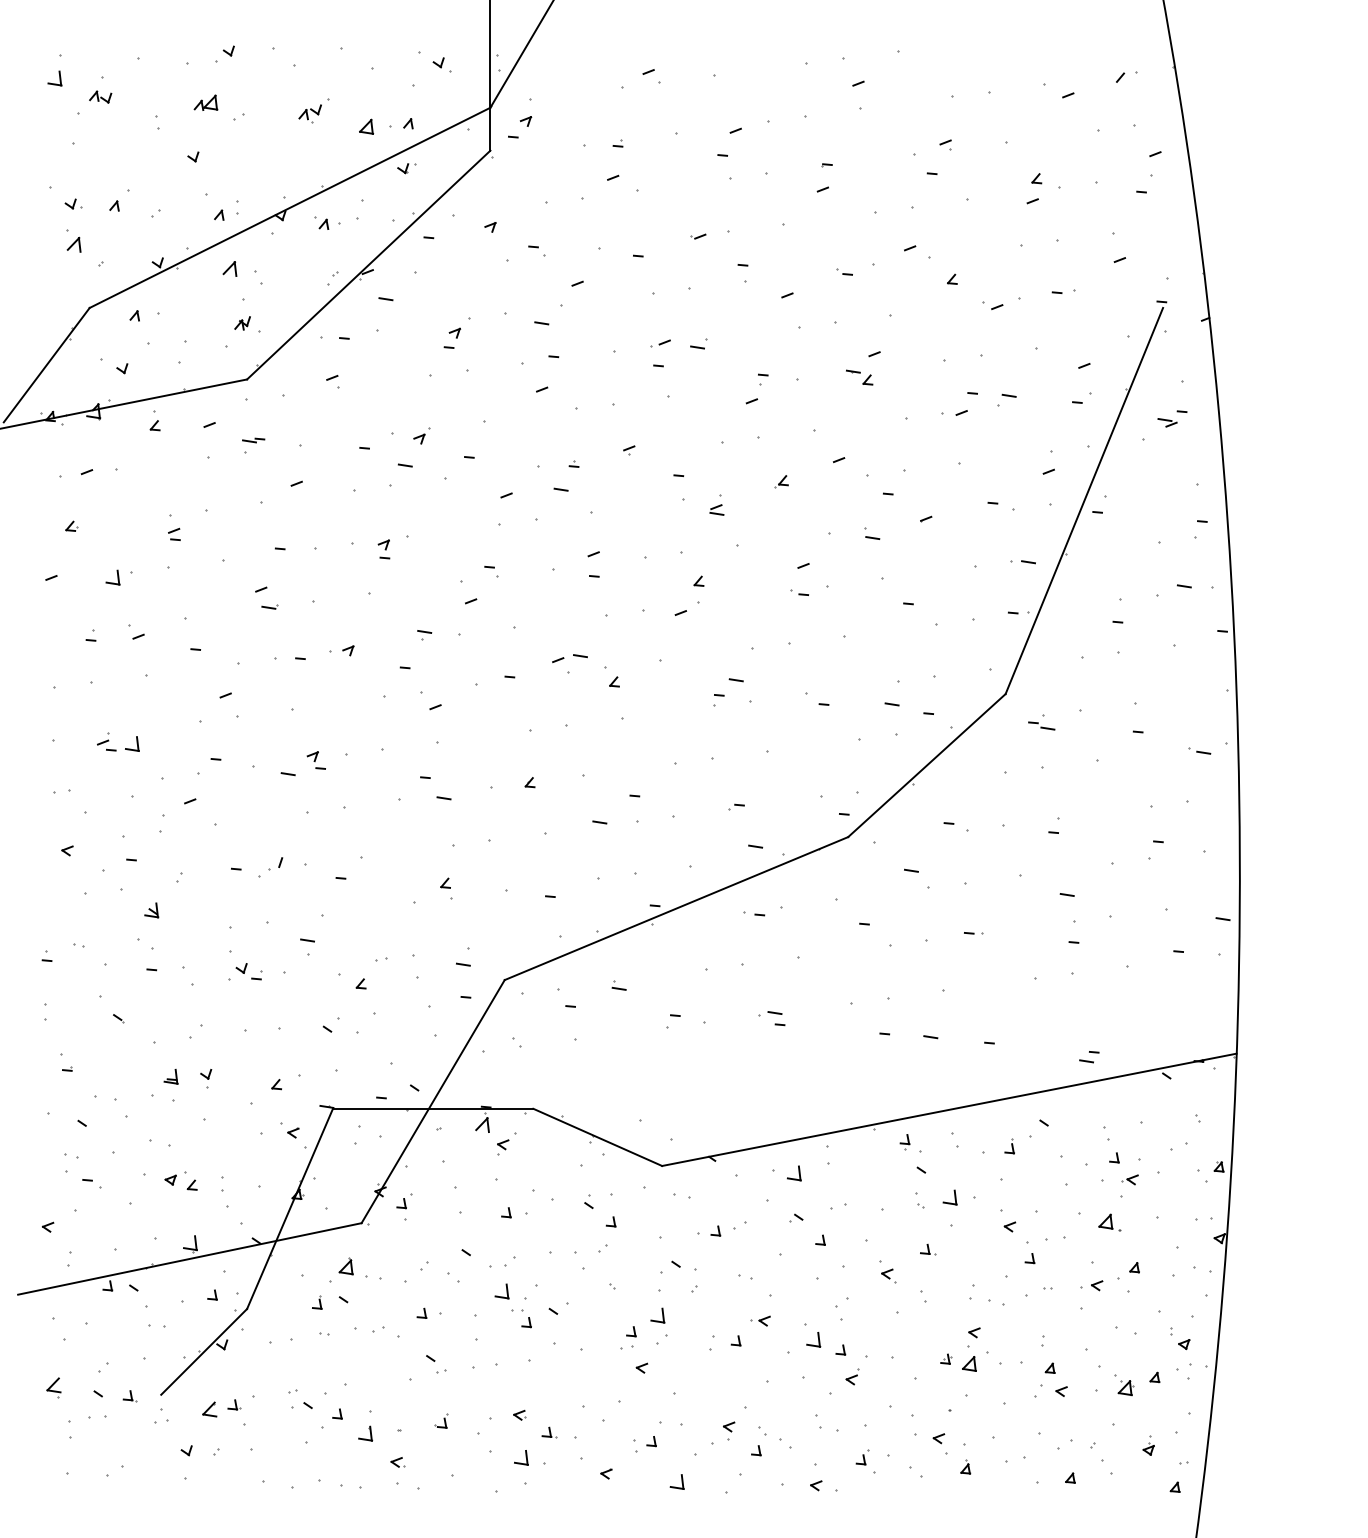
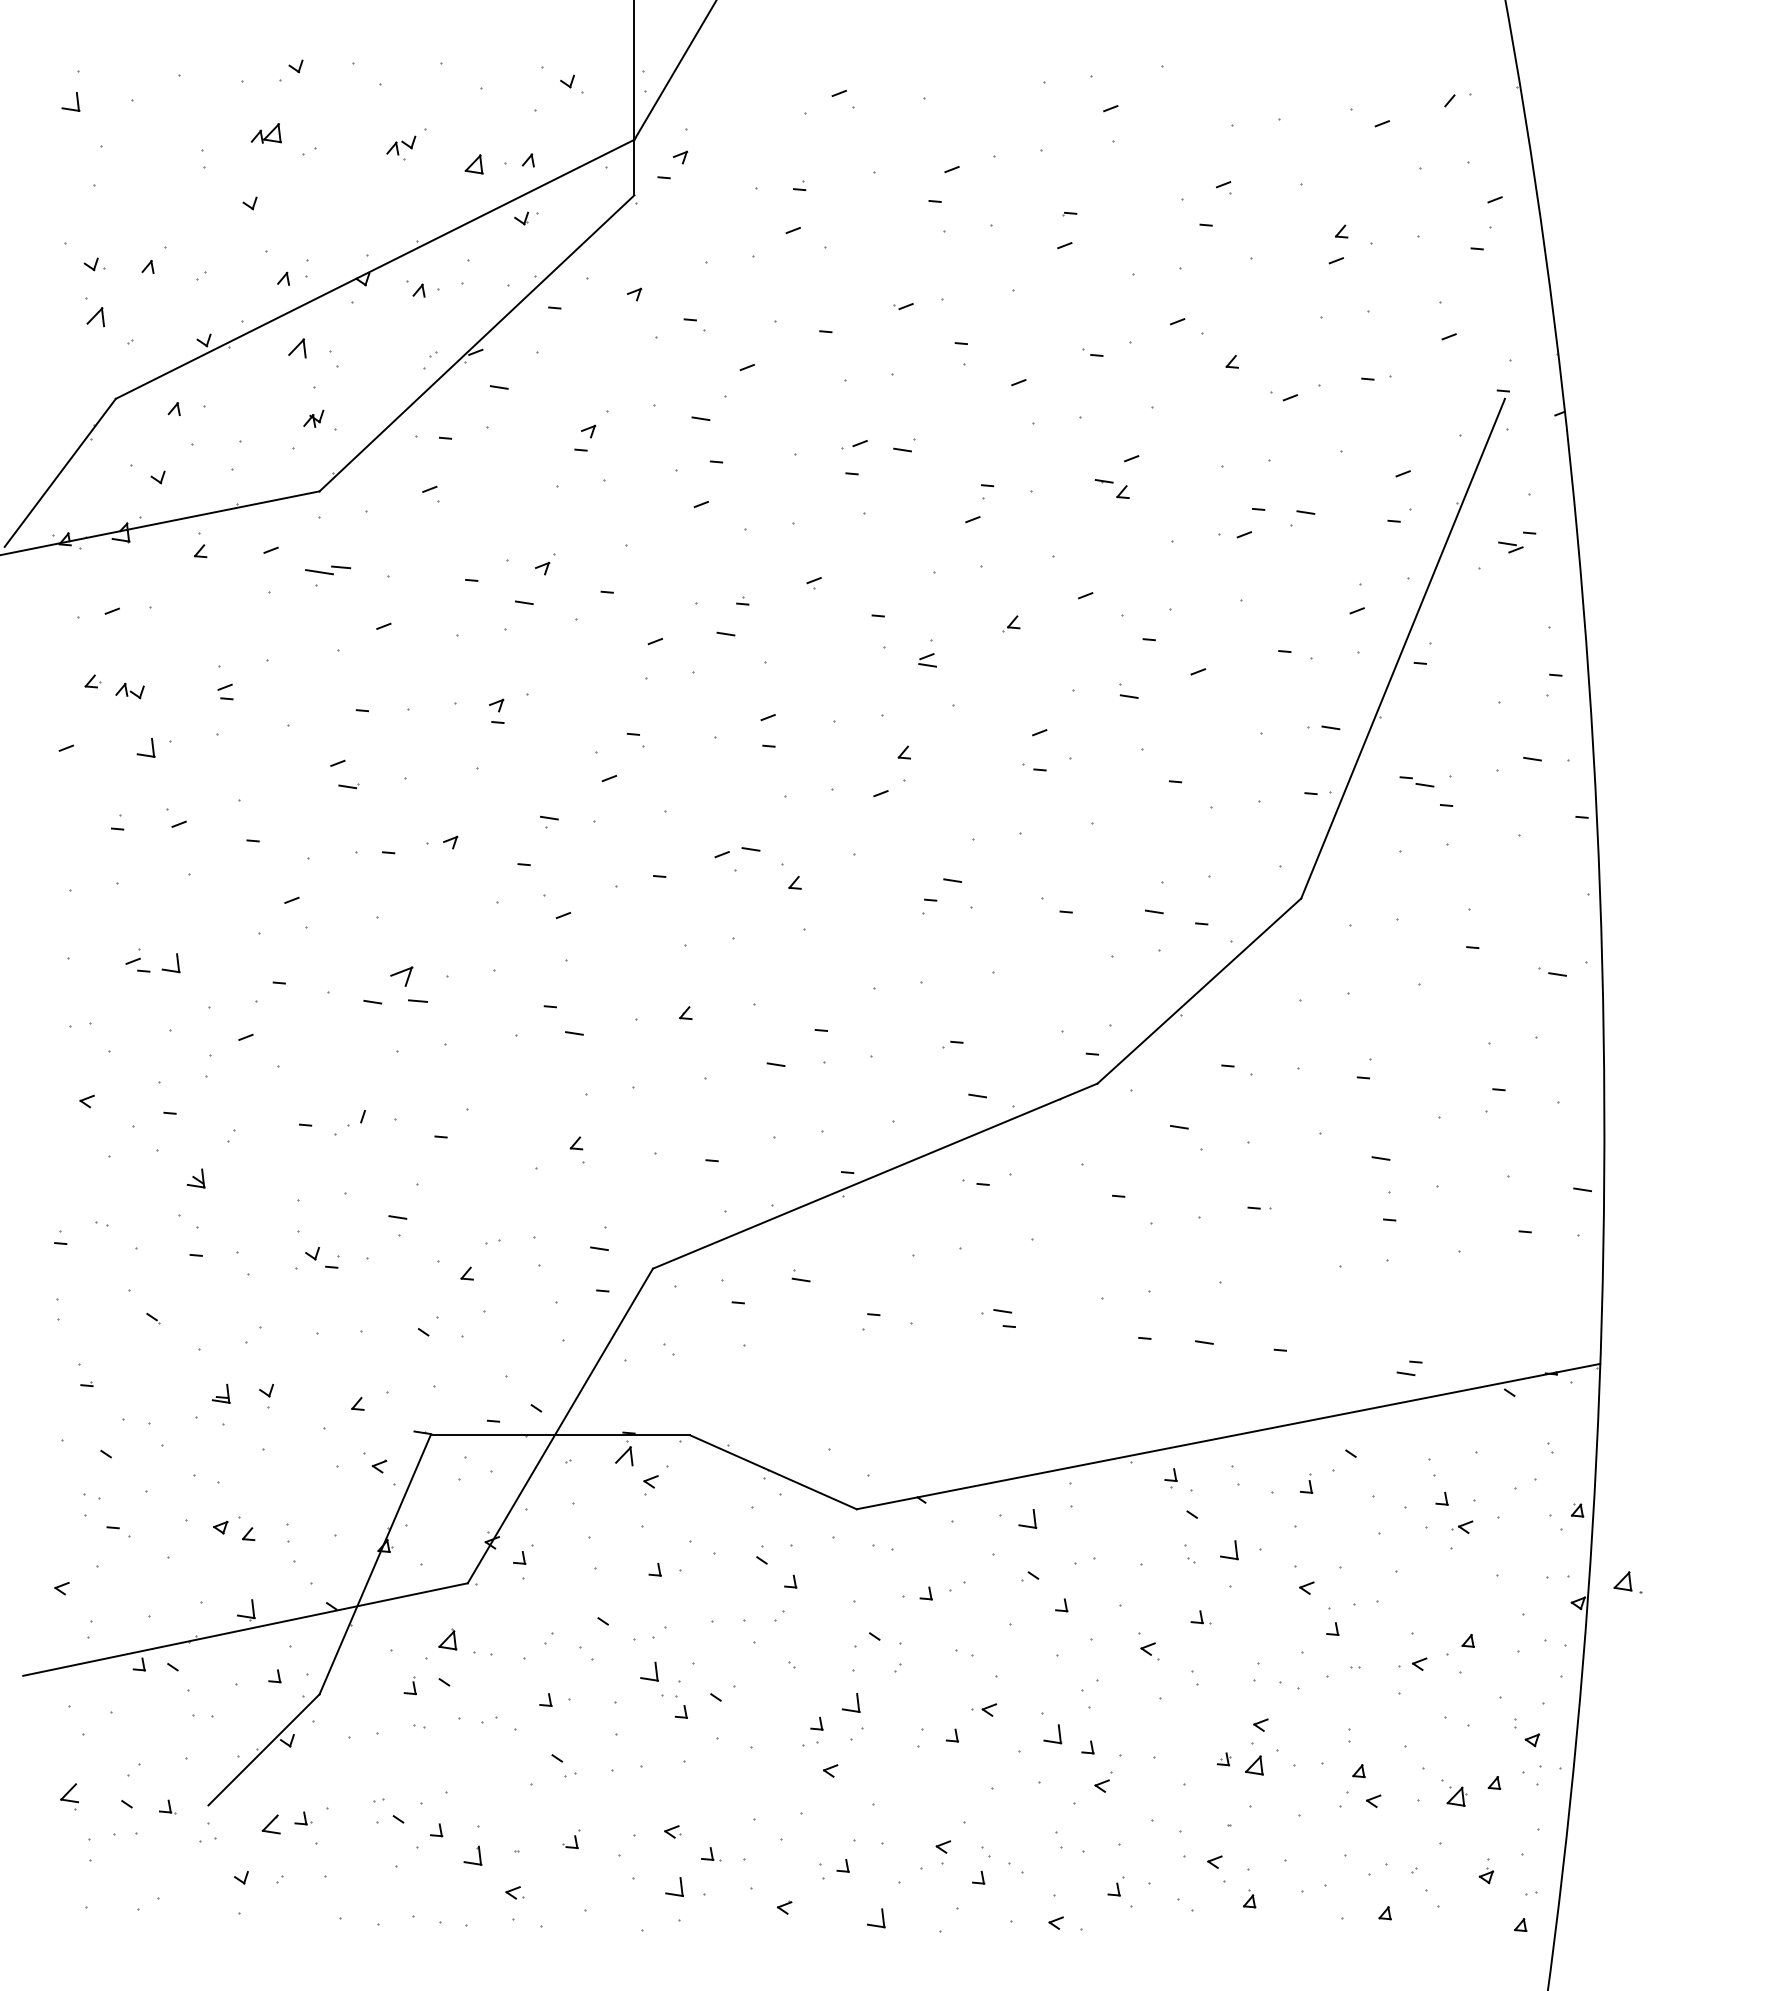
part: (100, 96) -> (129, 690), moved
part: (253, 440) -> (327, 570), size x1.6
part: (1041, 725) -> (1416, 781), moved
part: (316, 760) -> (409, 984), size x1.6
part: (1109, 1222) -> (1627, 1582), moved

